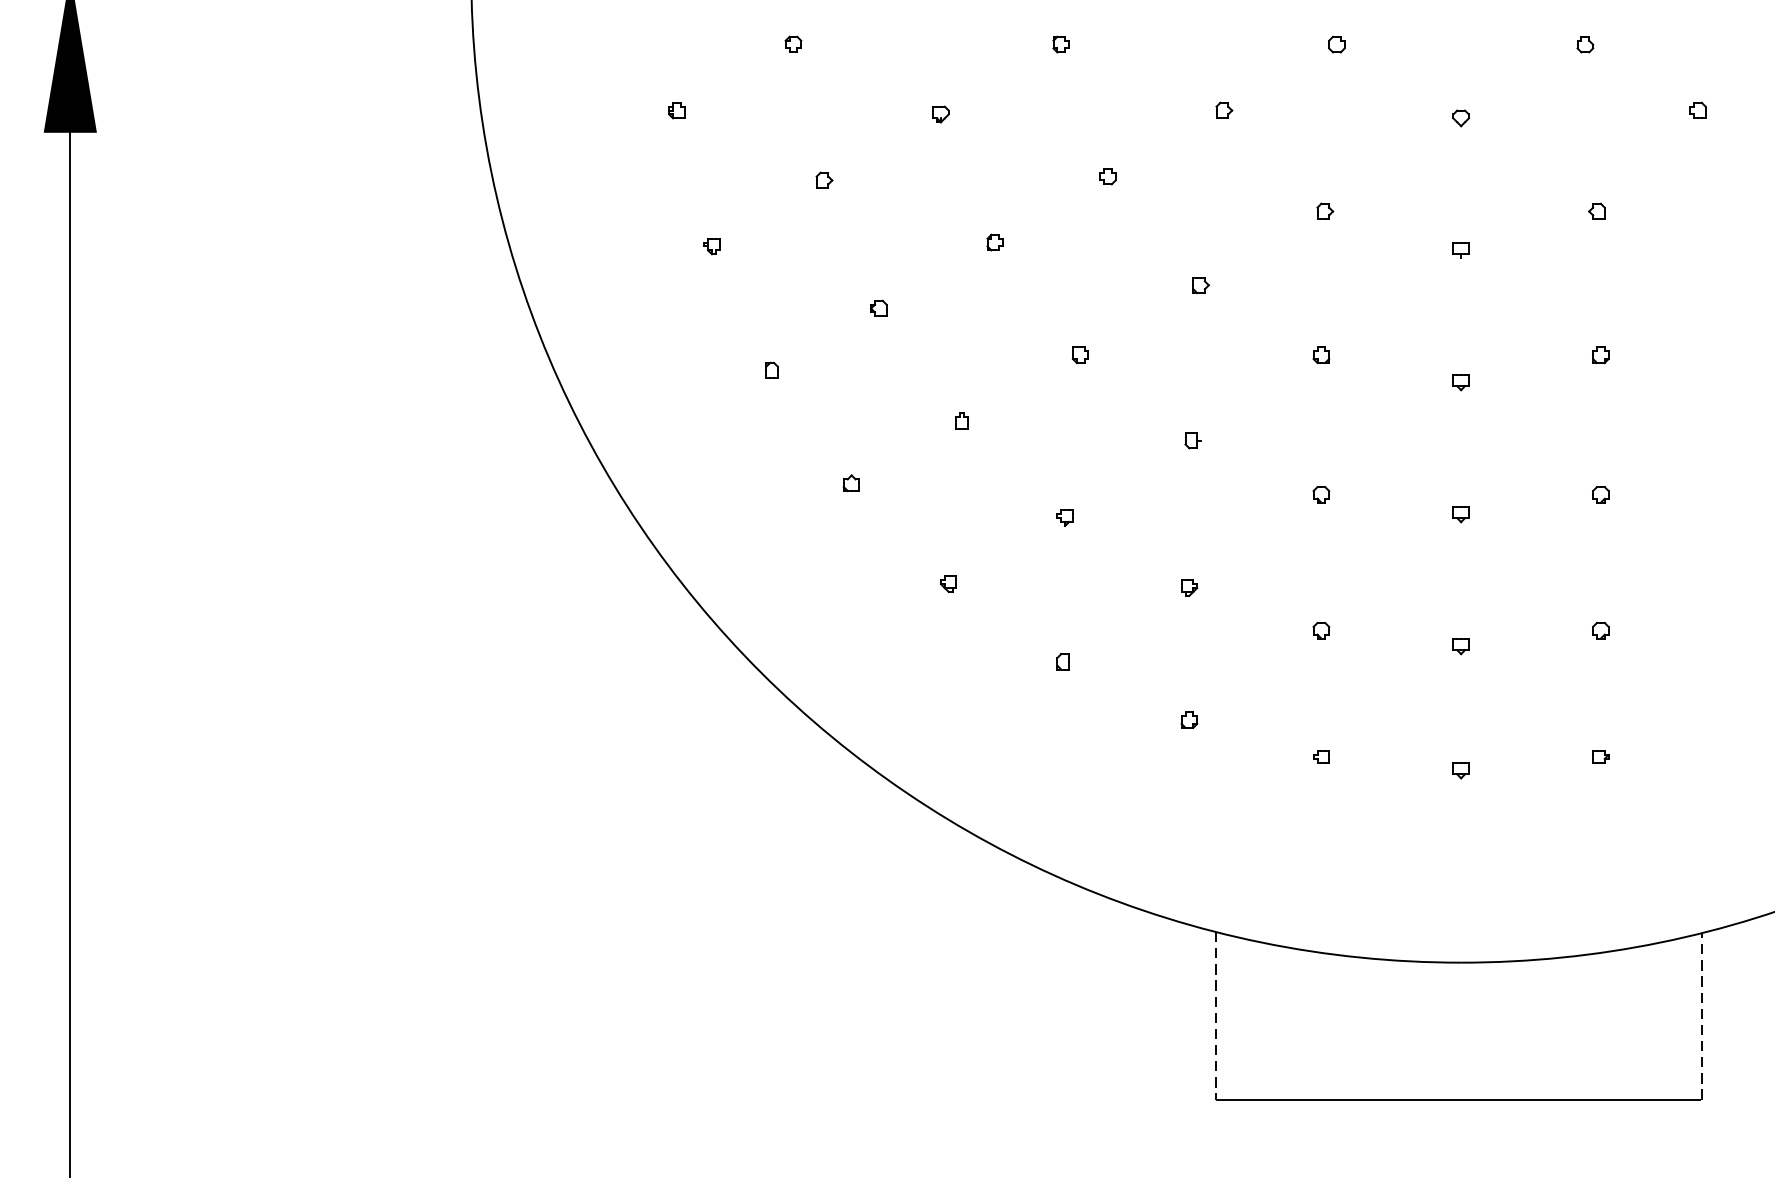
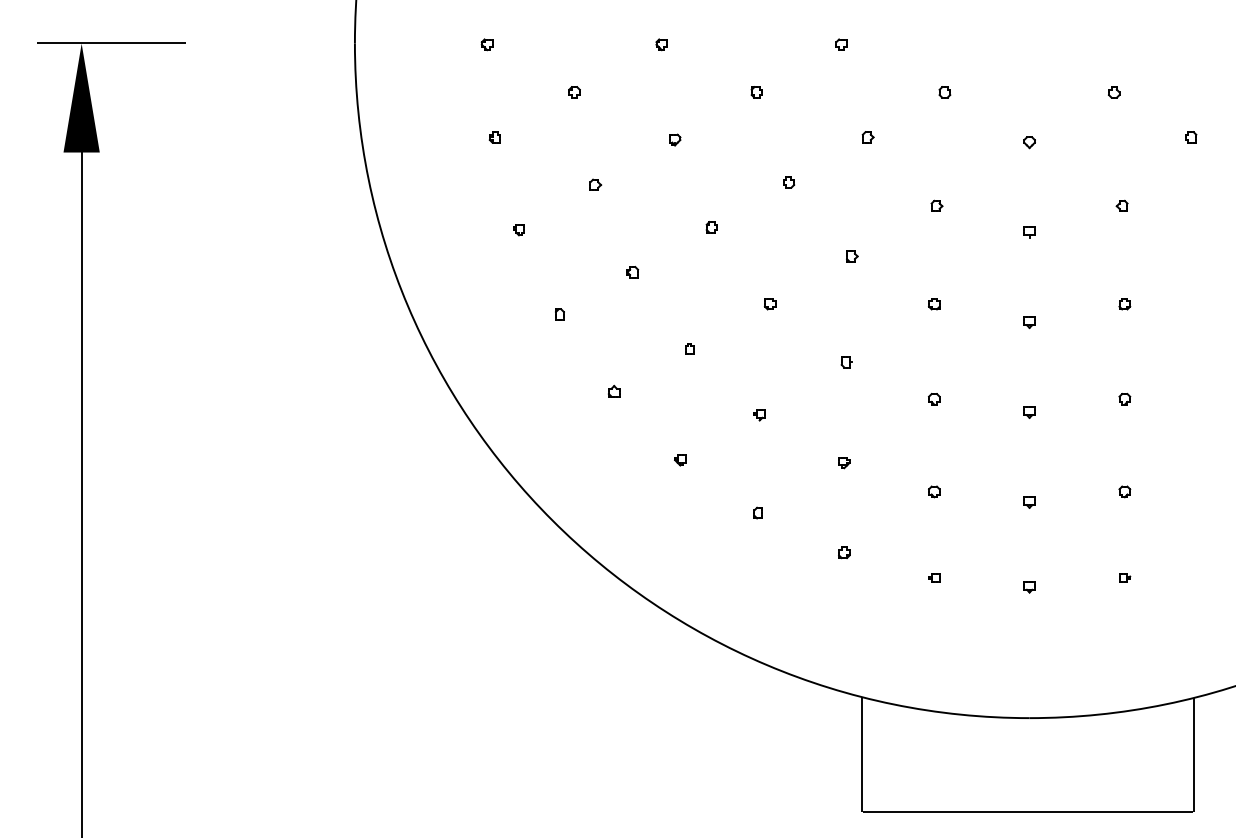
line: (1215, 1016) -> (862, 754), dashed -> solid
line: (1701, 1016) -> (1193, 754), dashed -> solid

